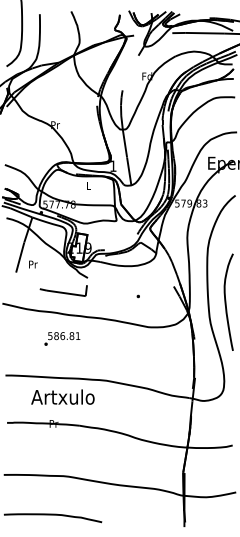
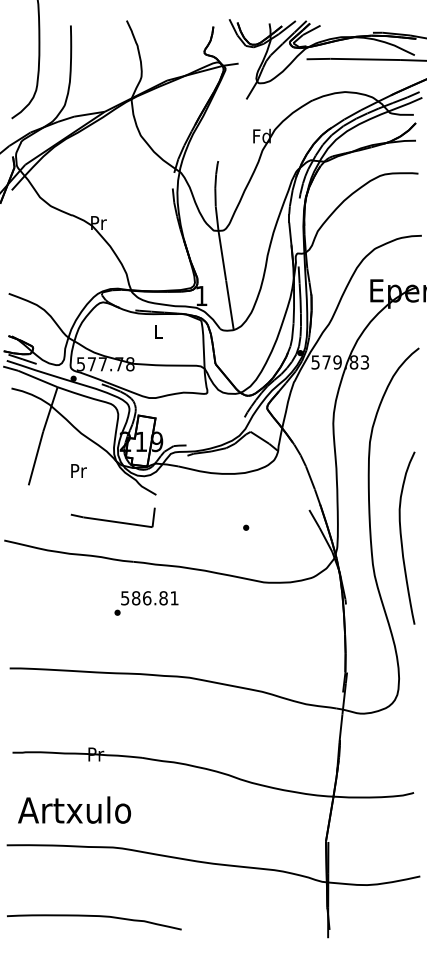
text: (33, 264) -> (79, 470), moved
text: (62, 338) -> (146, 602), moved
text: (62, 396) -> (73, 808), moved

